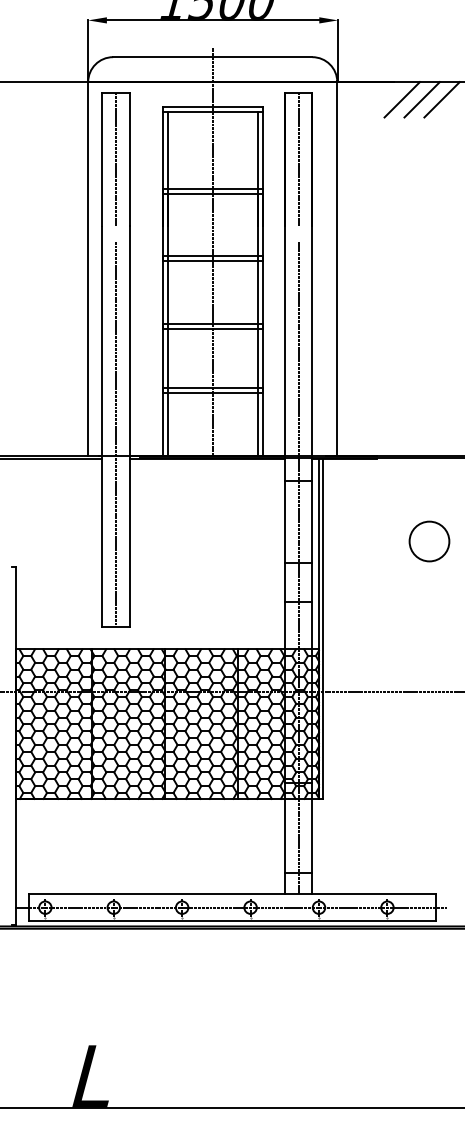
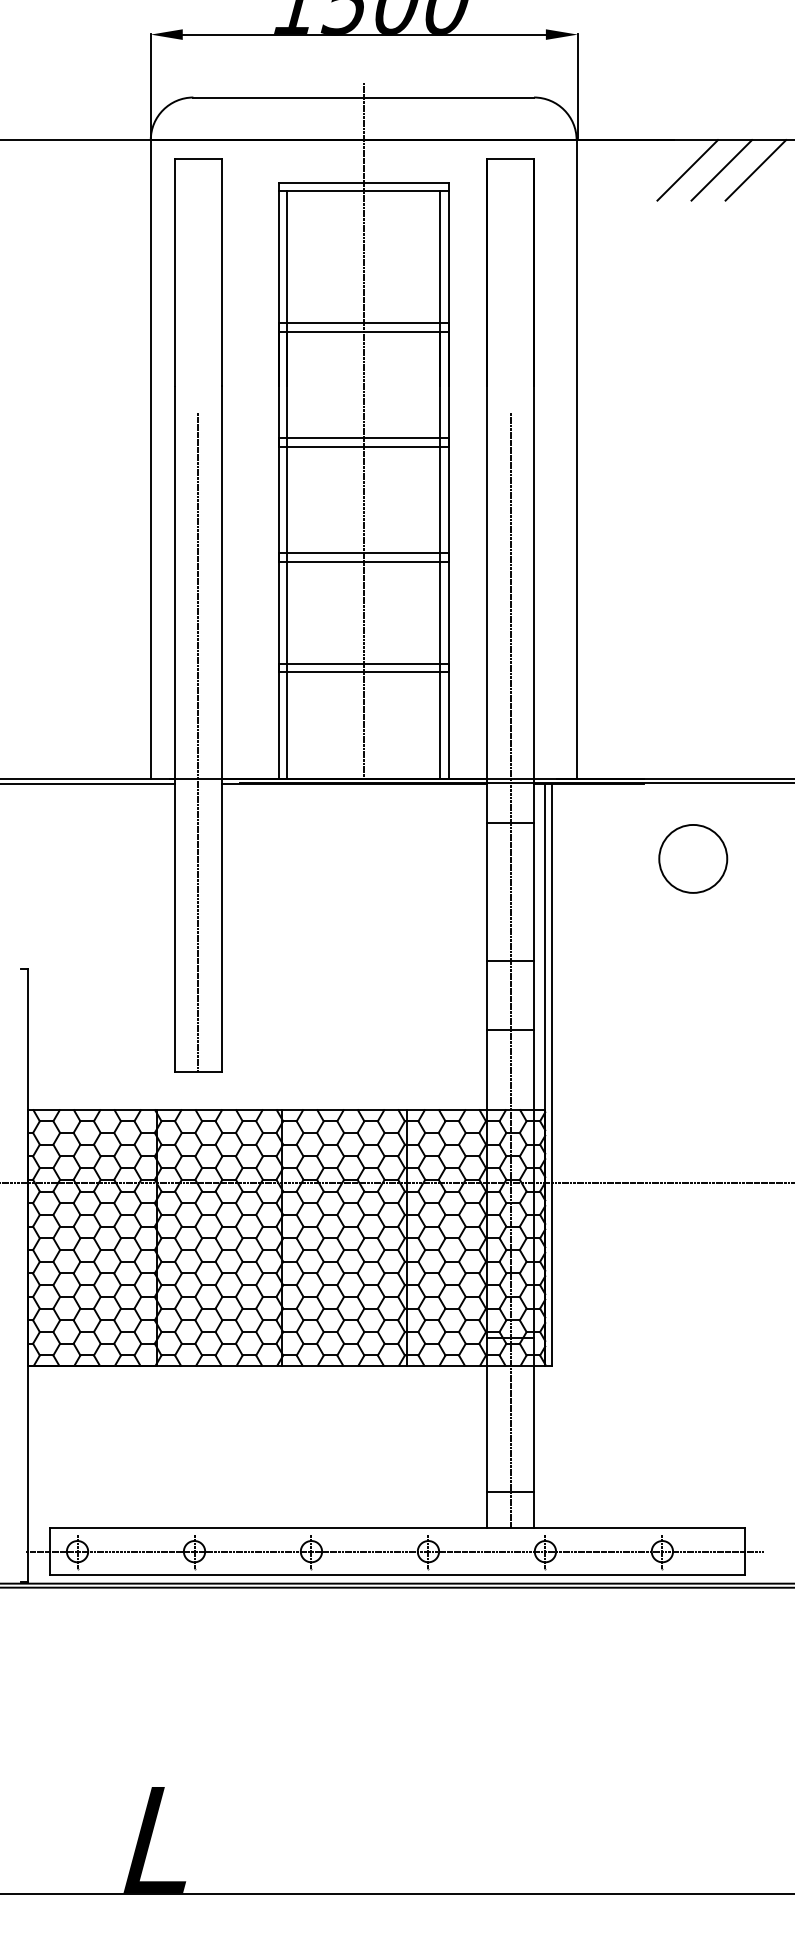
line: (116, 159) -> (199, 272), removed
line: (298, 159) -> (510, 272), removed
circle: (429, 541) -> (693, 858), moved

